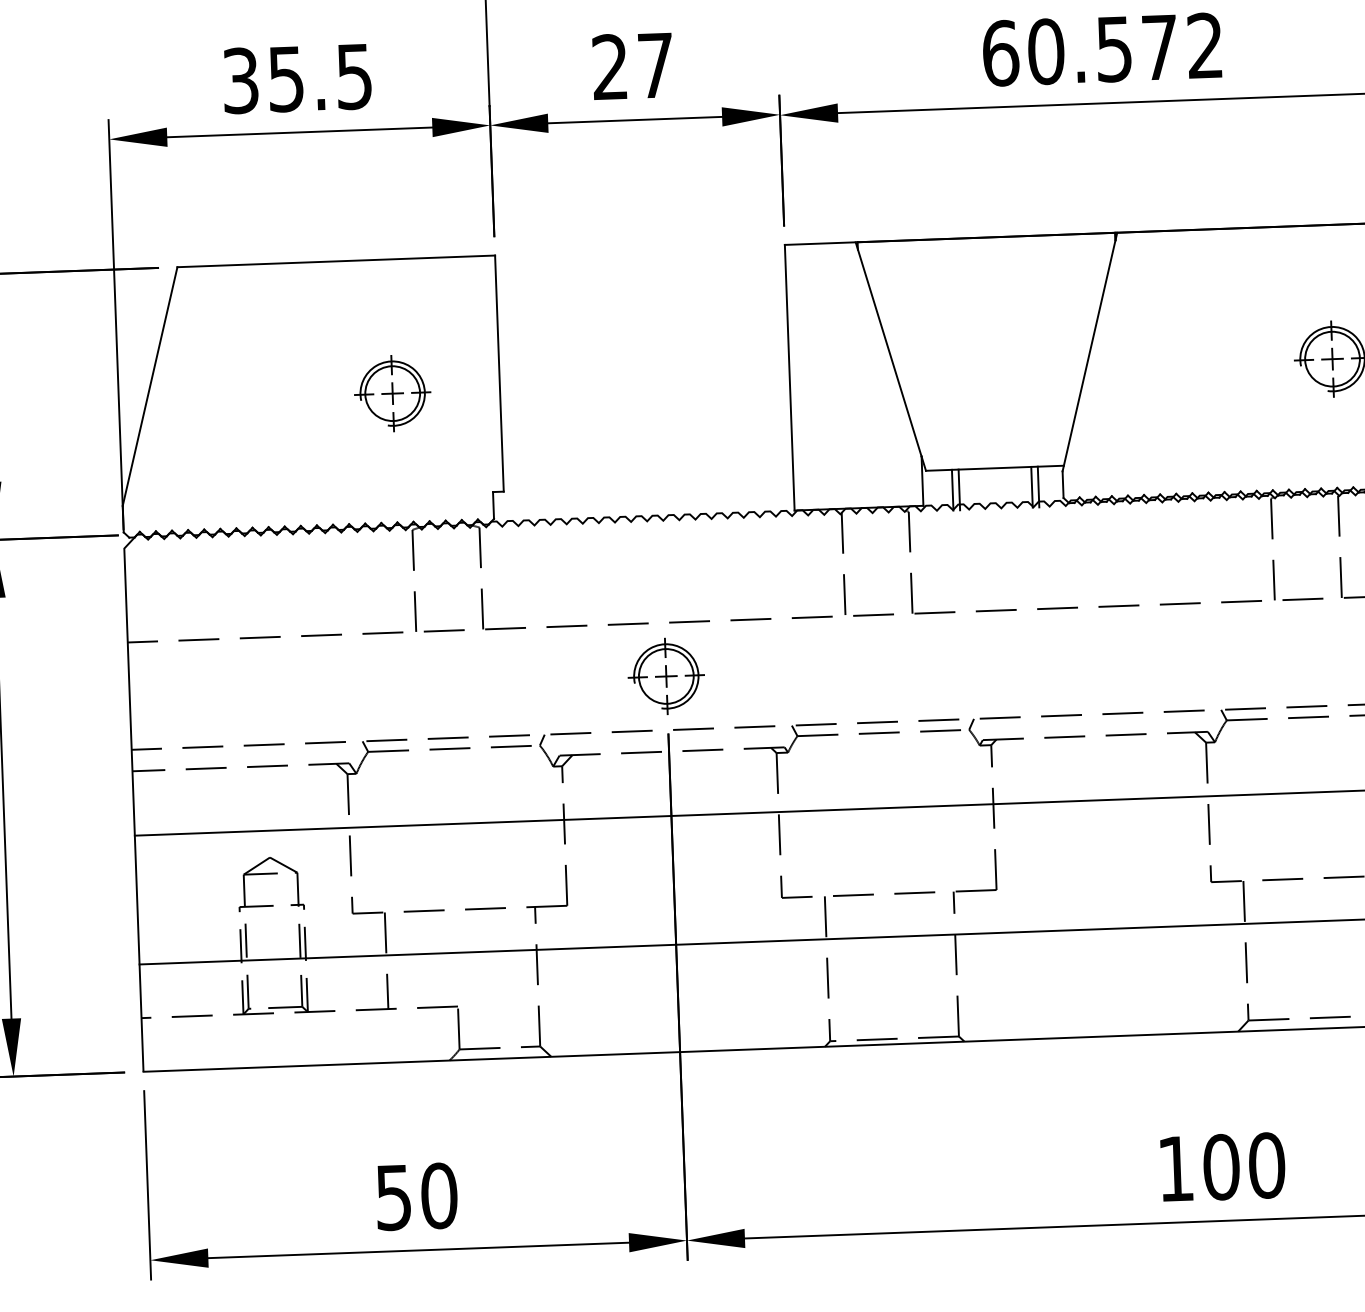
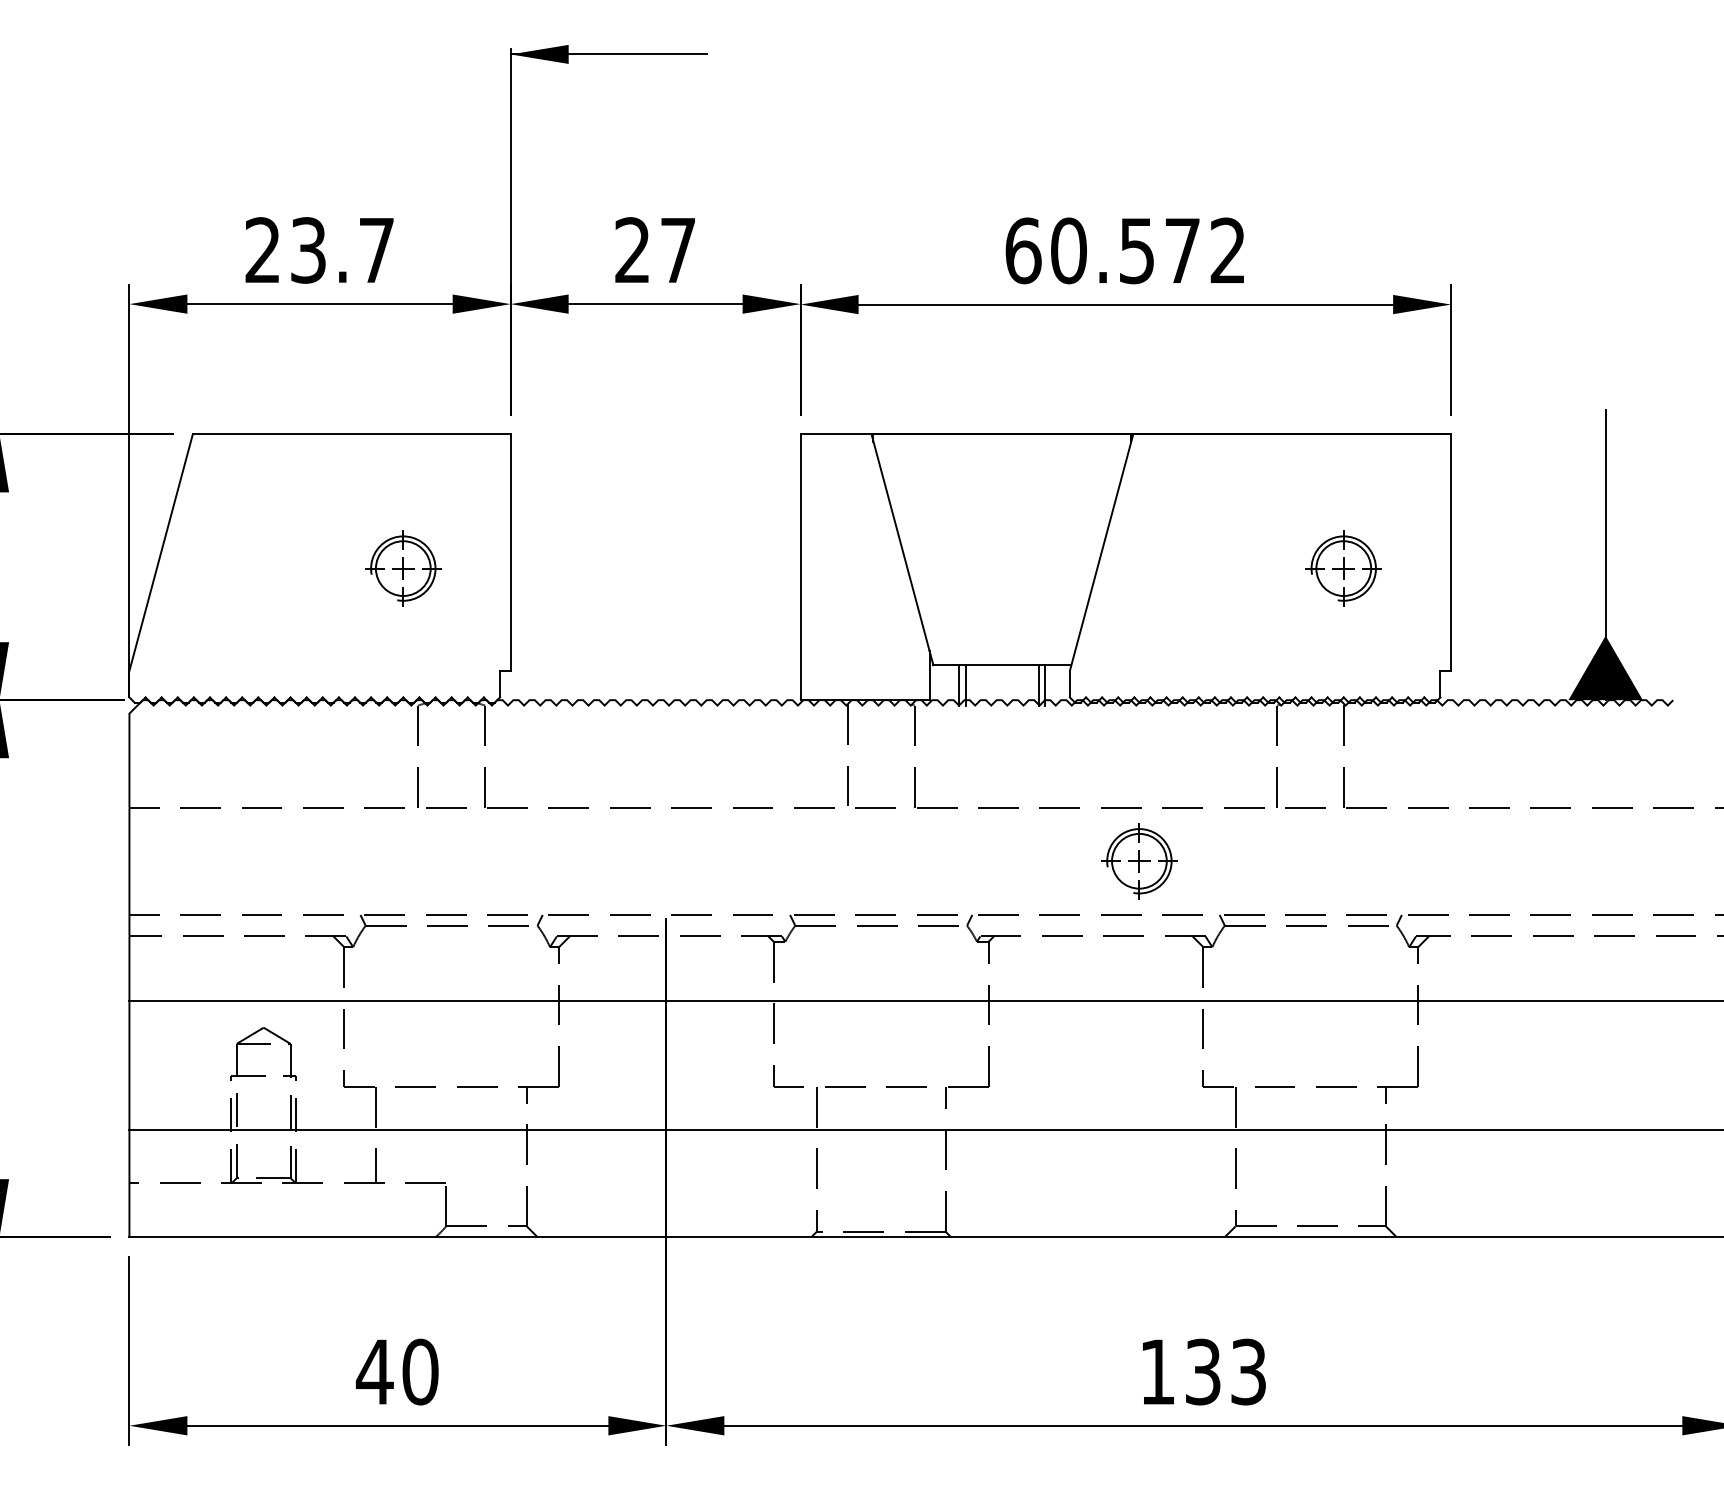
text: (297, 78) -> (319, 250), 35.5 -> 23.7
part: (666, 676) -> (1139, 861), moved
text: (1243, 1165) -> (1225, 1371), 100 -> 133
text: (393, 1198) -> (374, 1372), 50 -> 40

